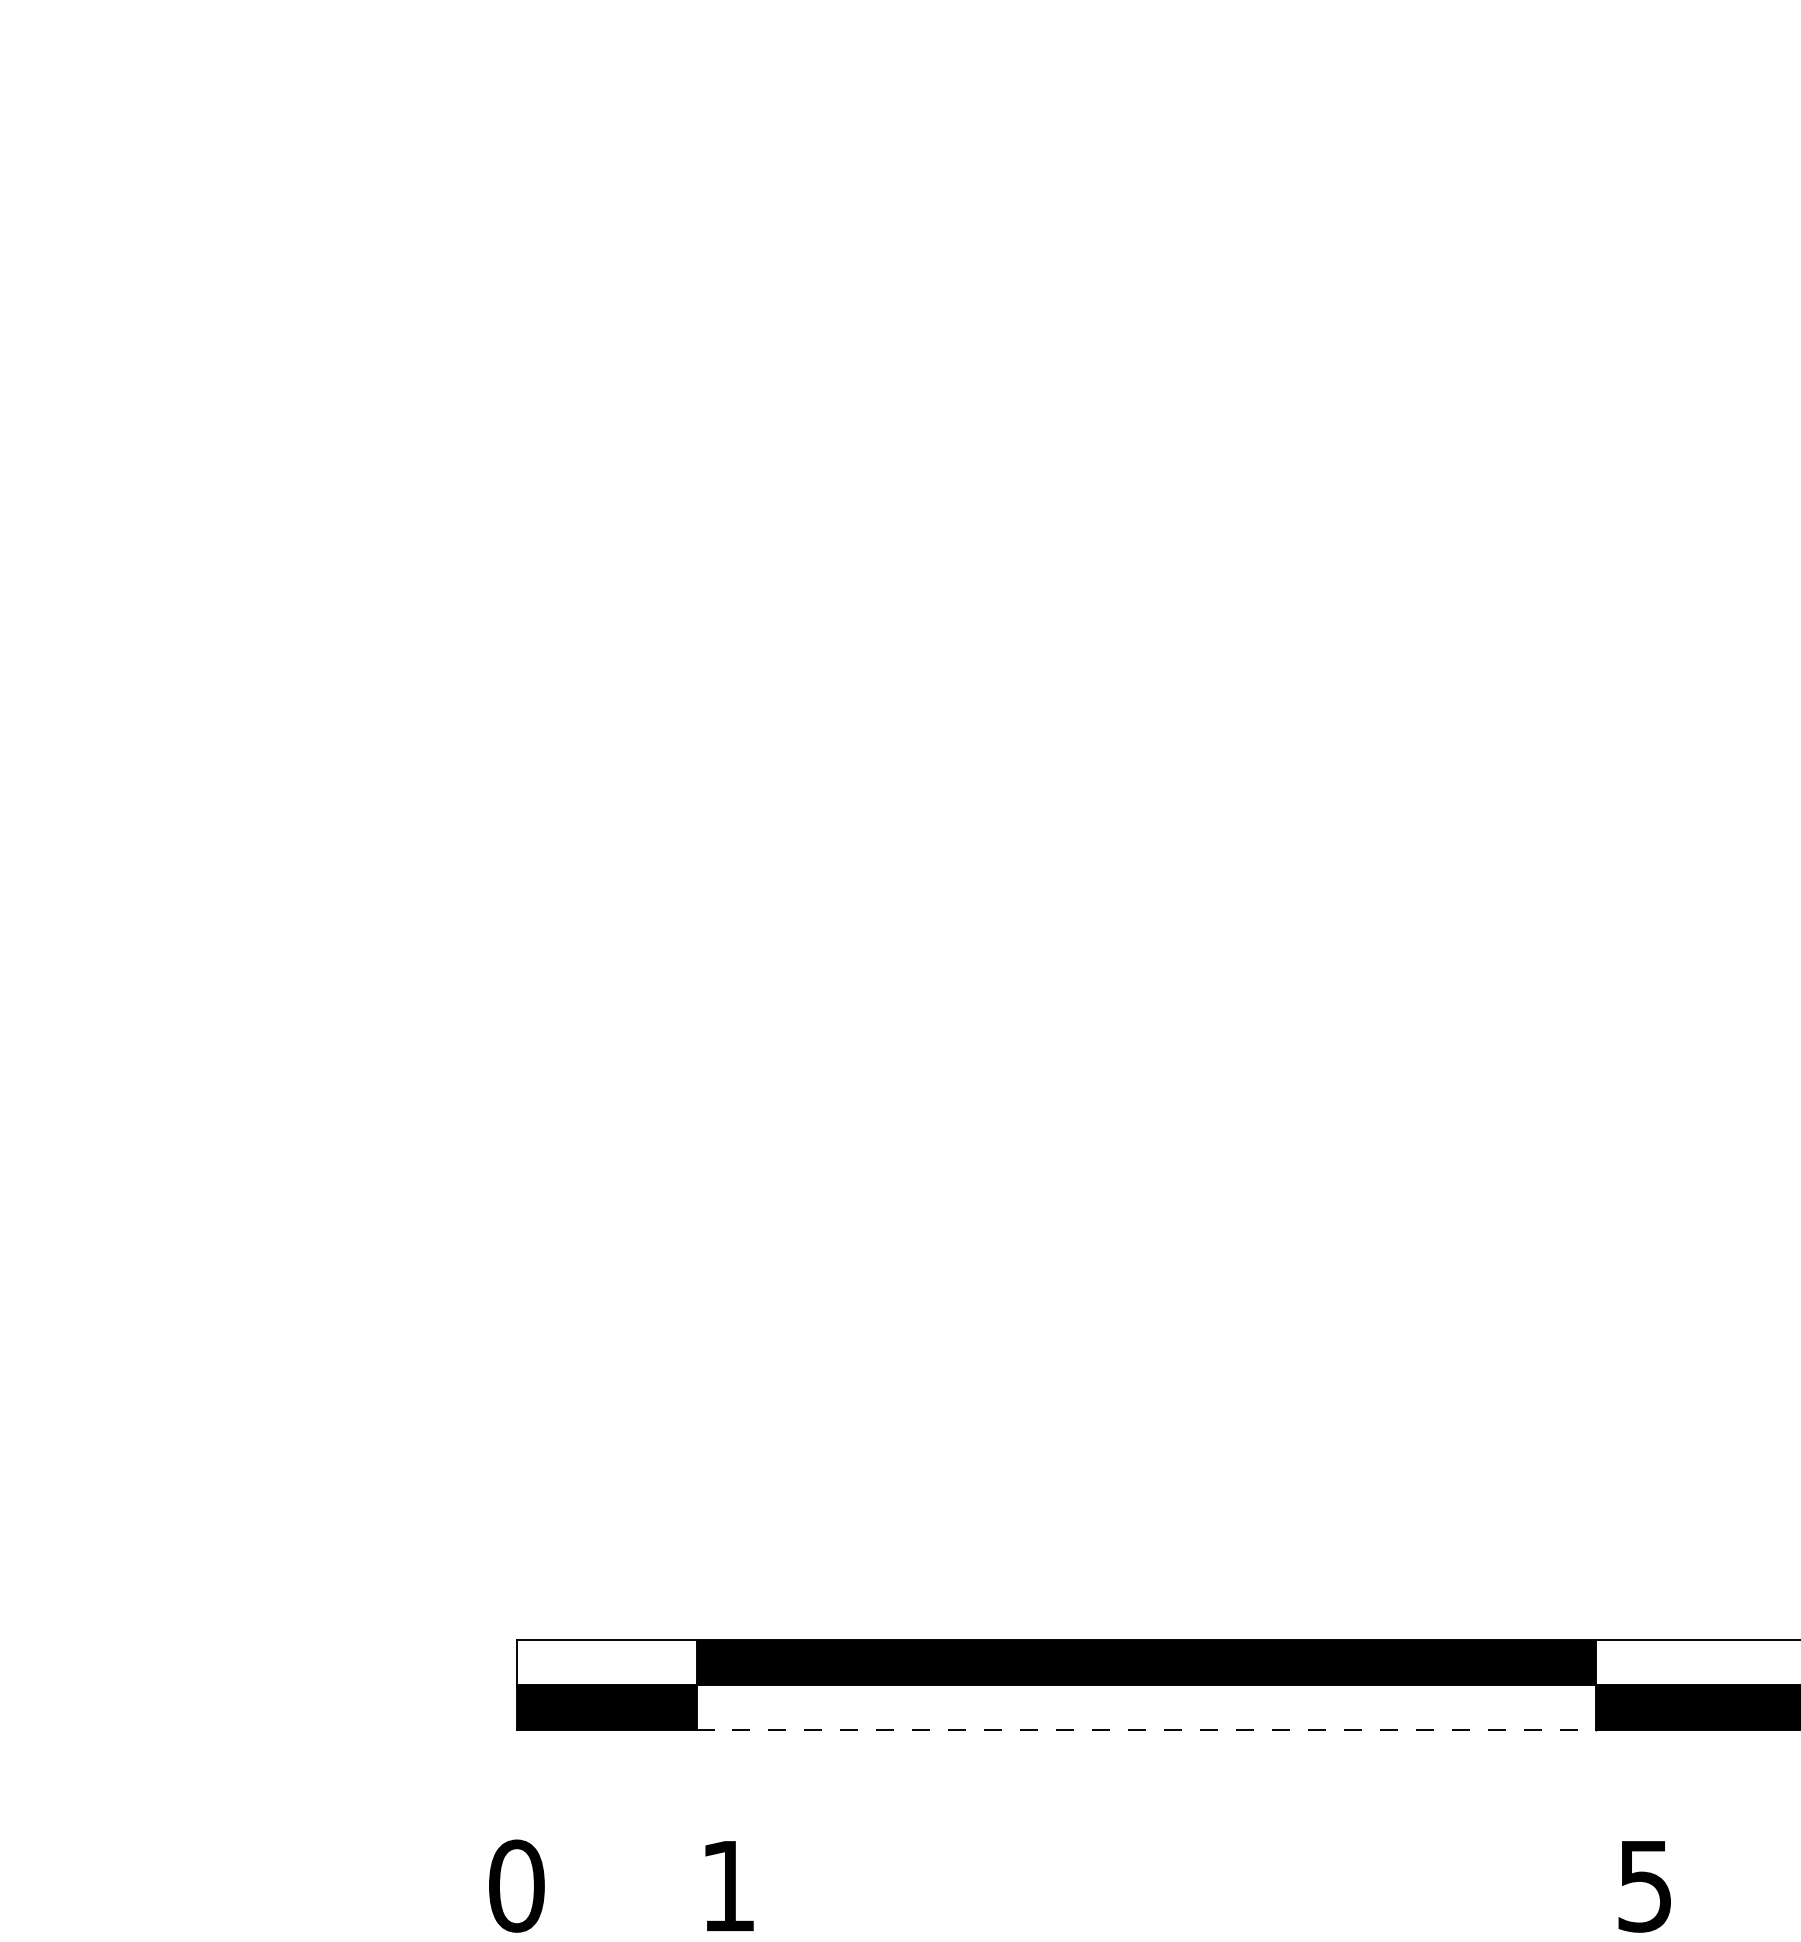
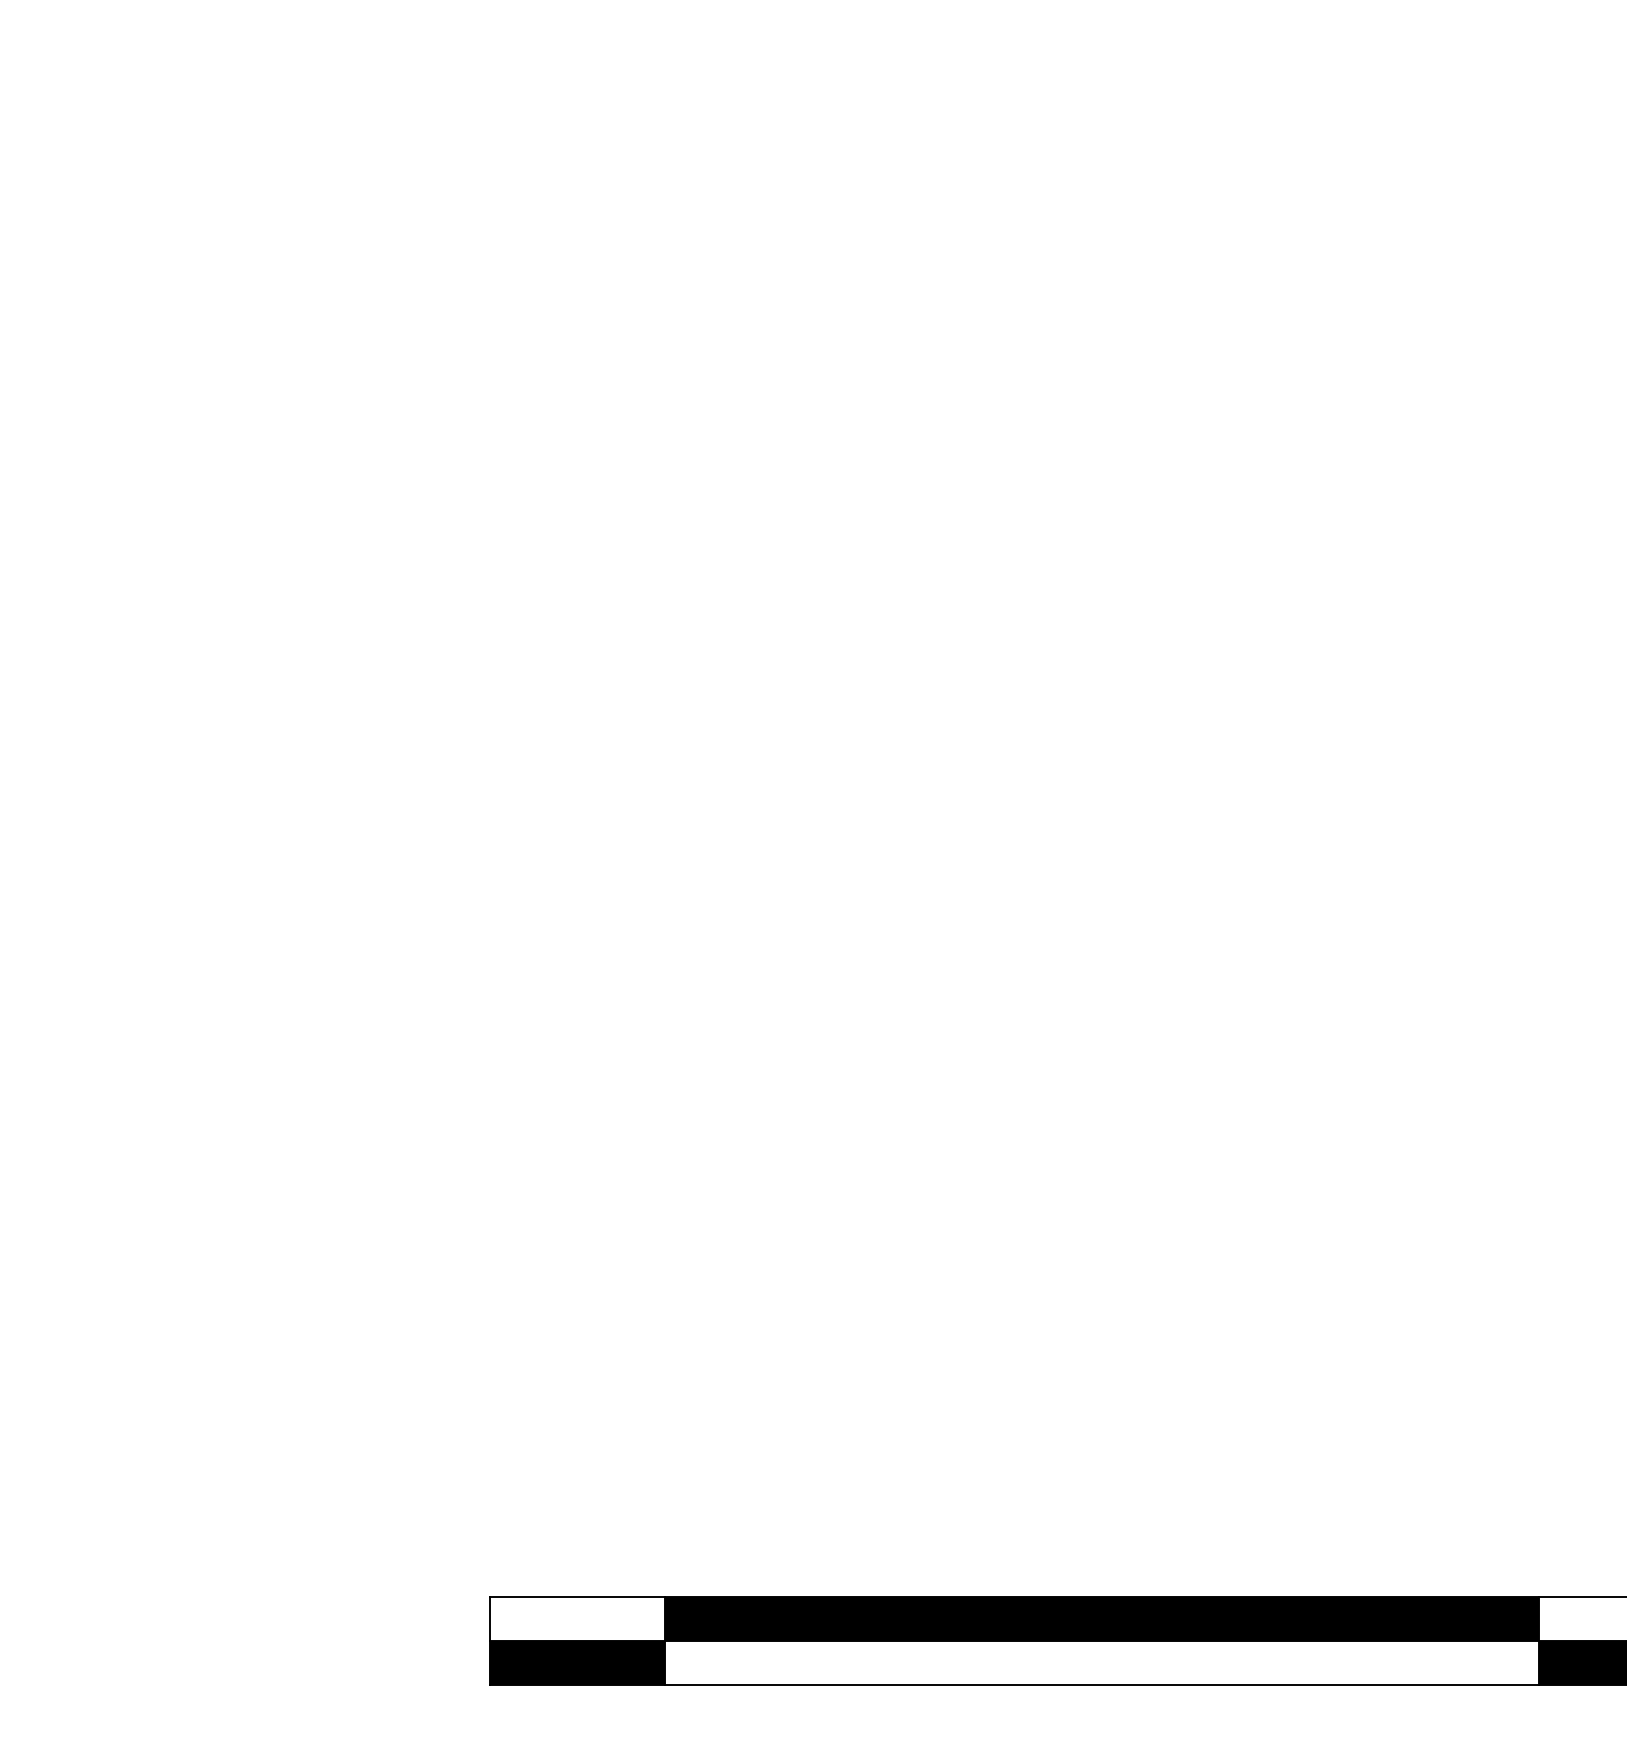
line: (1146, 1729) -> (1102, 1684), dashed -> solid

